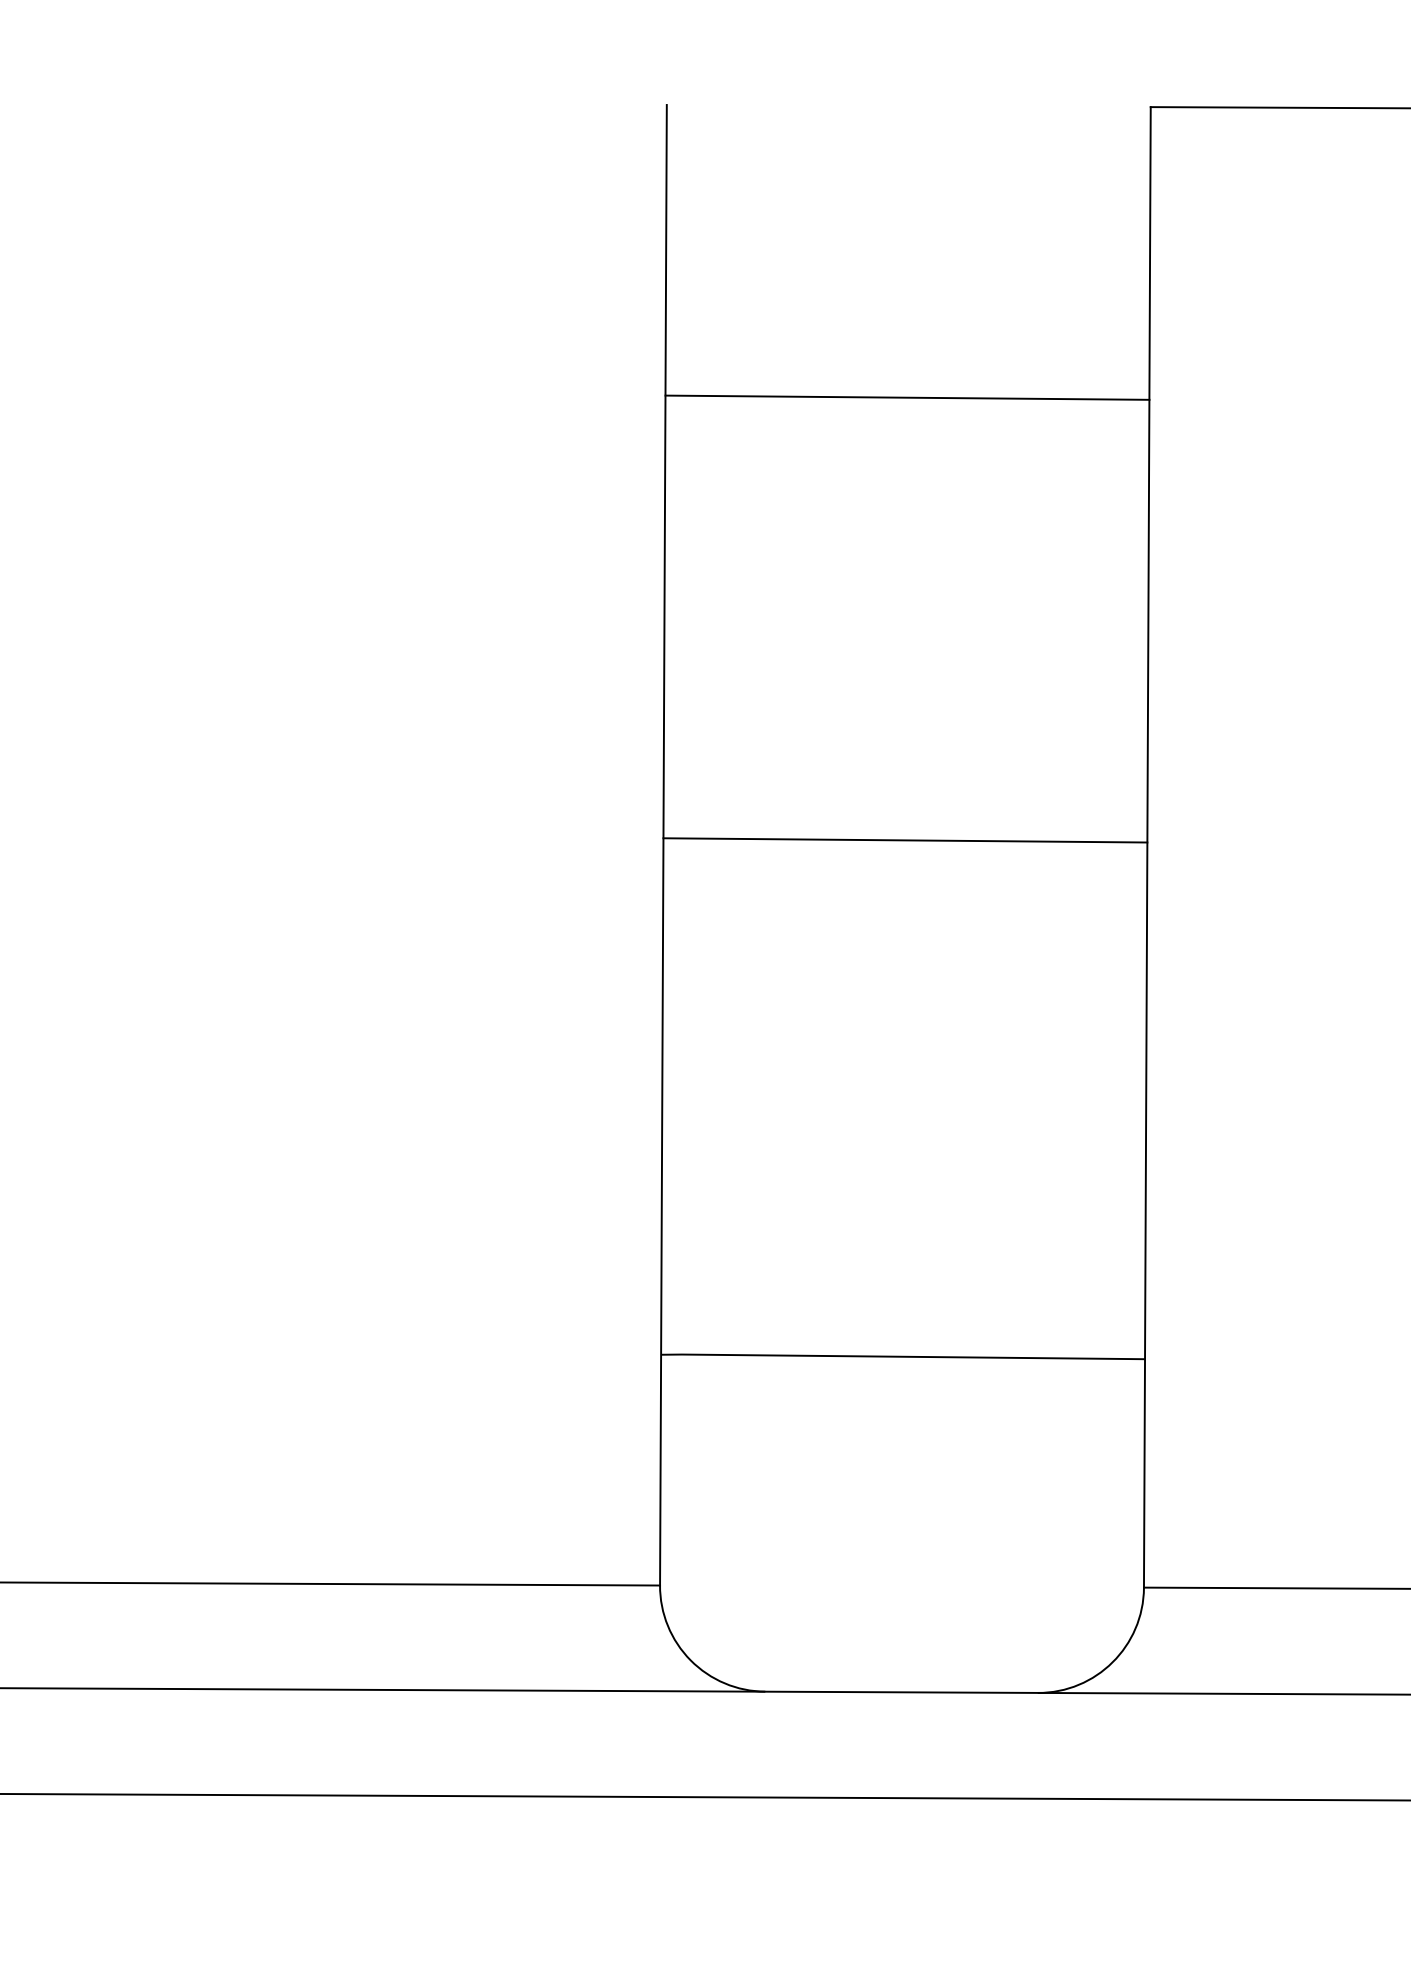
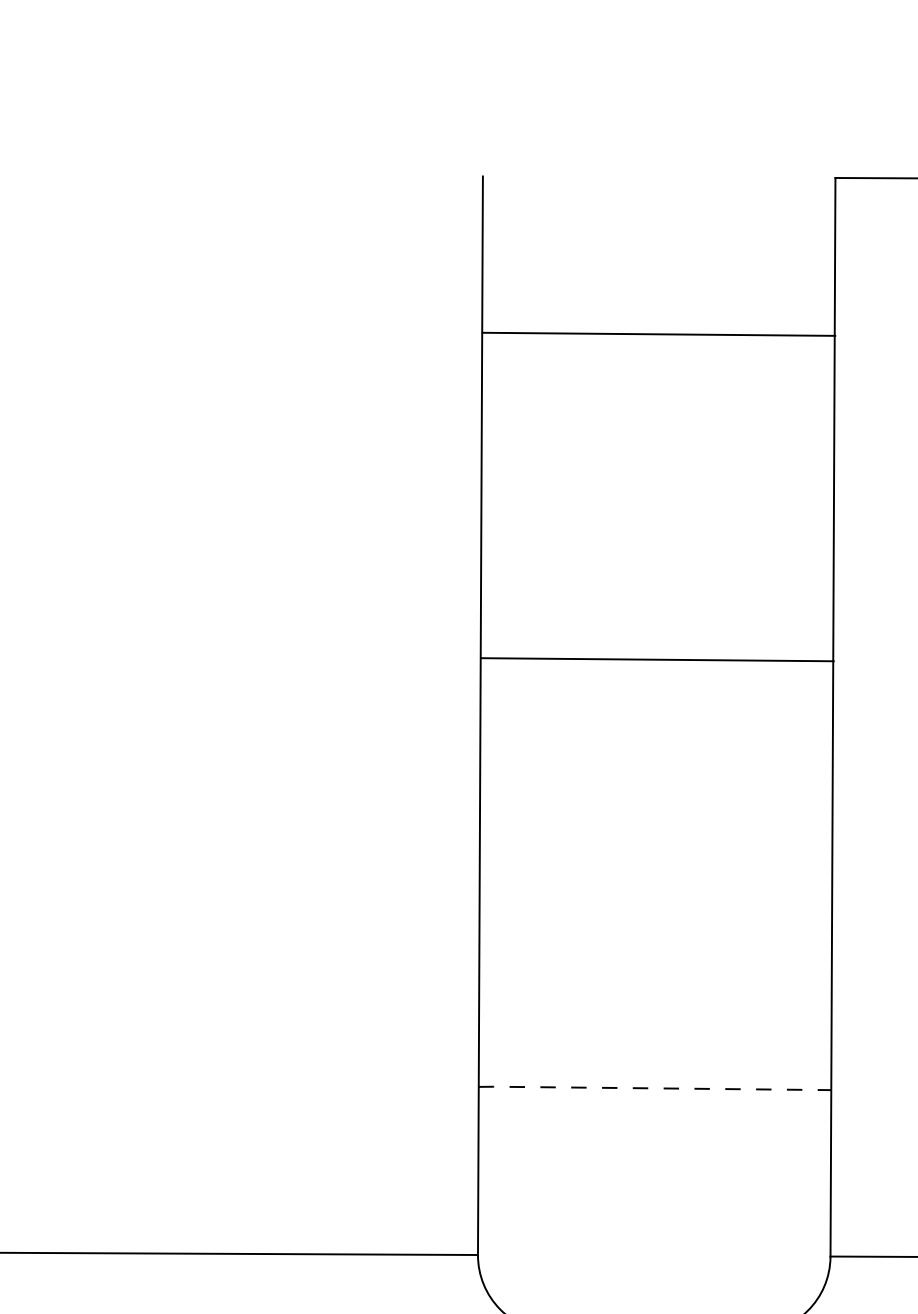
line: (907, 397) -> (658, 334), moved
line: (905, 840) -> (657, 659), moved
line: (902, 1356) -> (654, 1088), solid -> dashed

